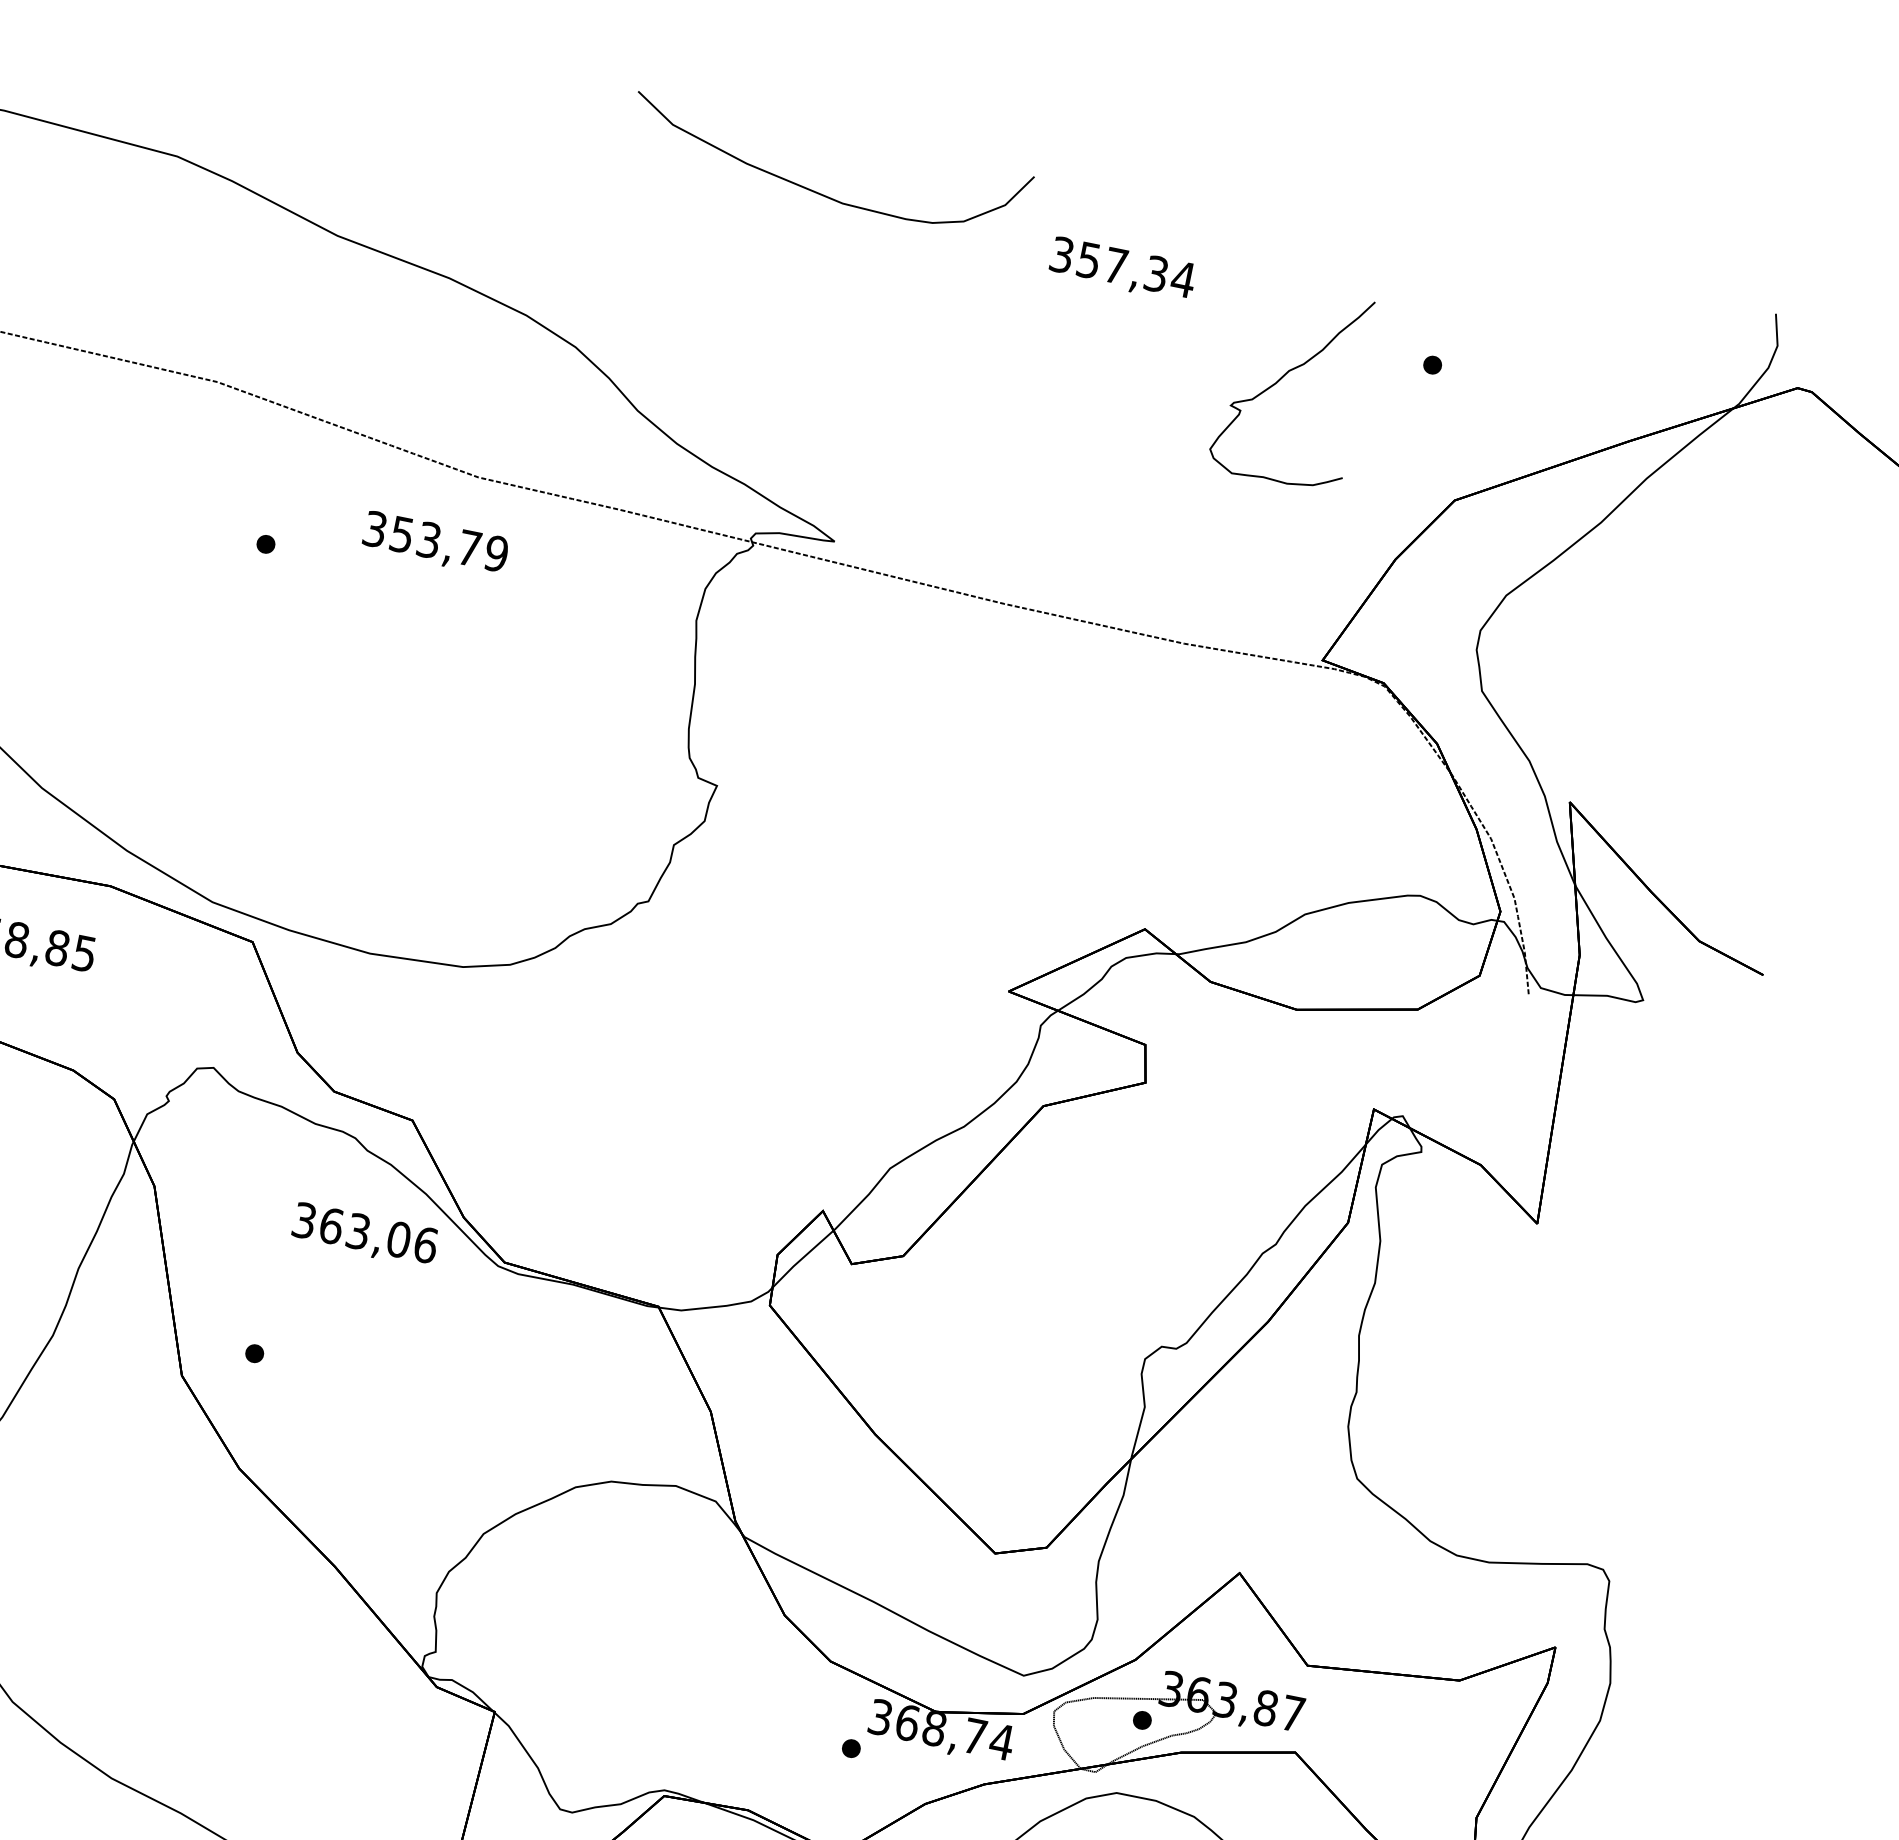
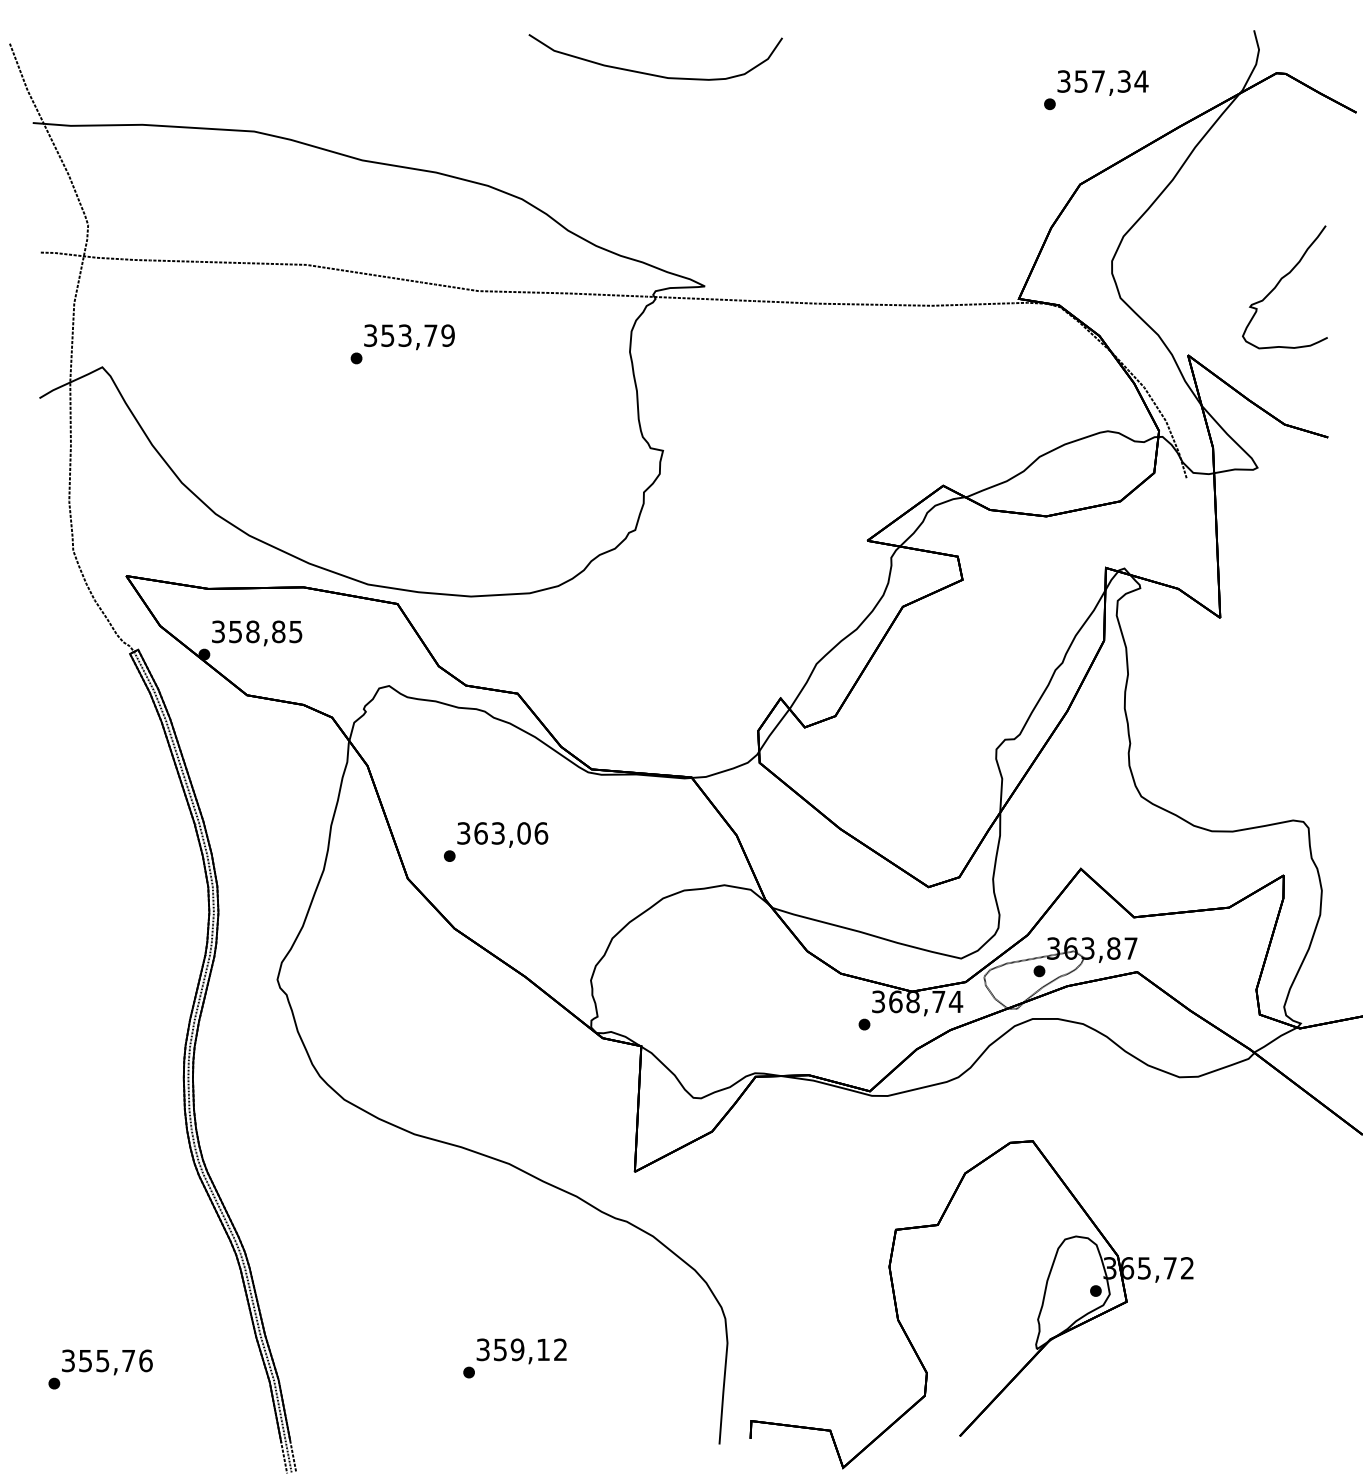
text: (1122, 268) -> (1102, 82), moved
curve: (1284, 378) -> (1279, 283), moved
text: (435, 544) -> (409, 337), moved
text: (364, 1234) -> (502, 834), moved

